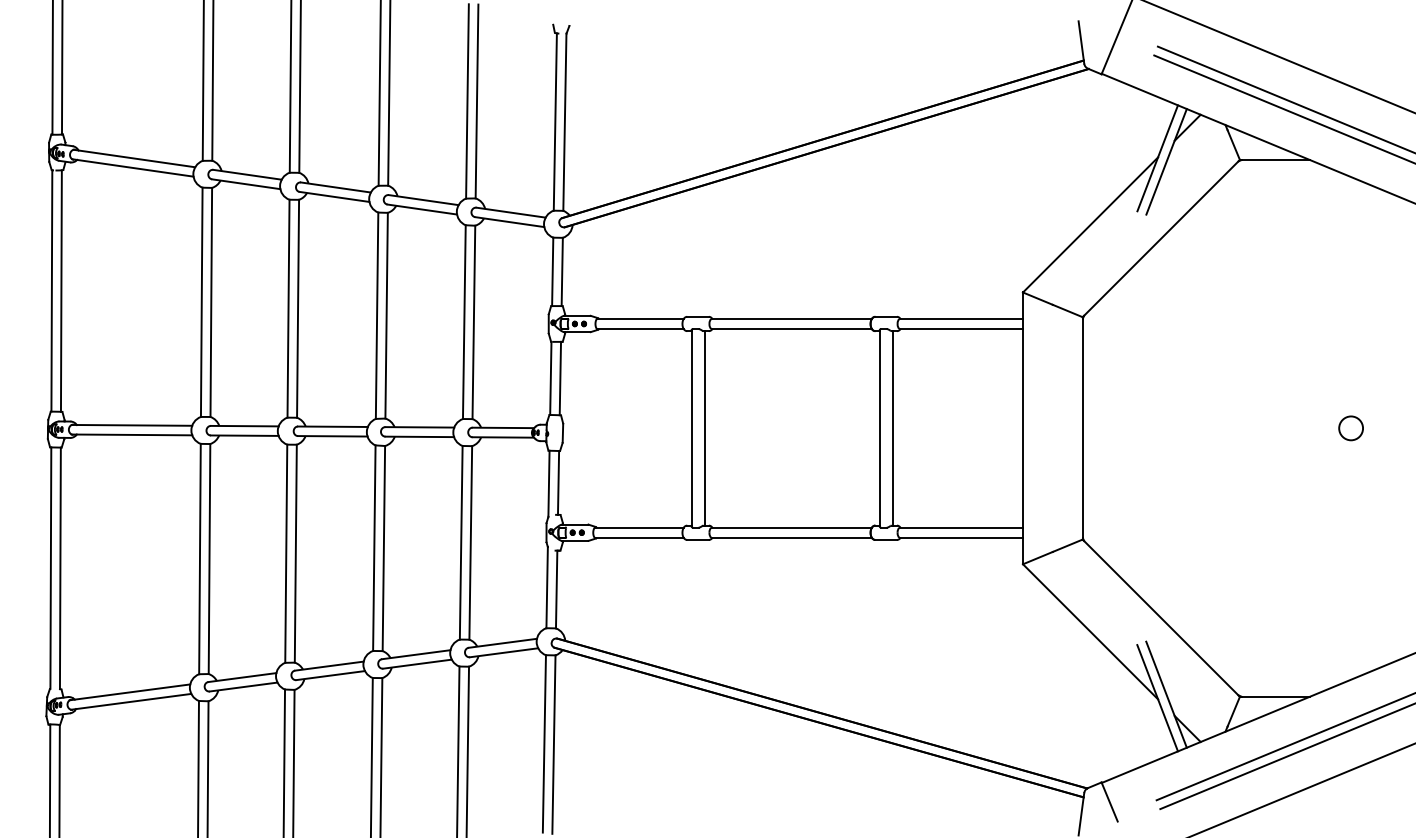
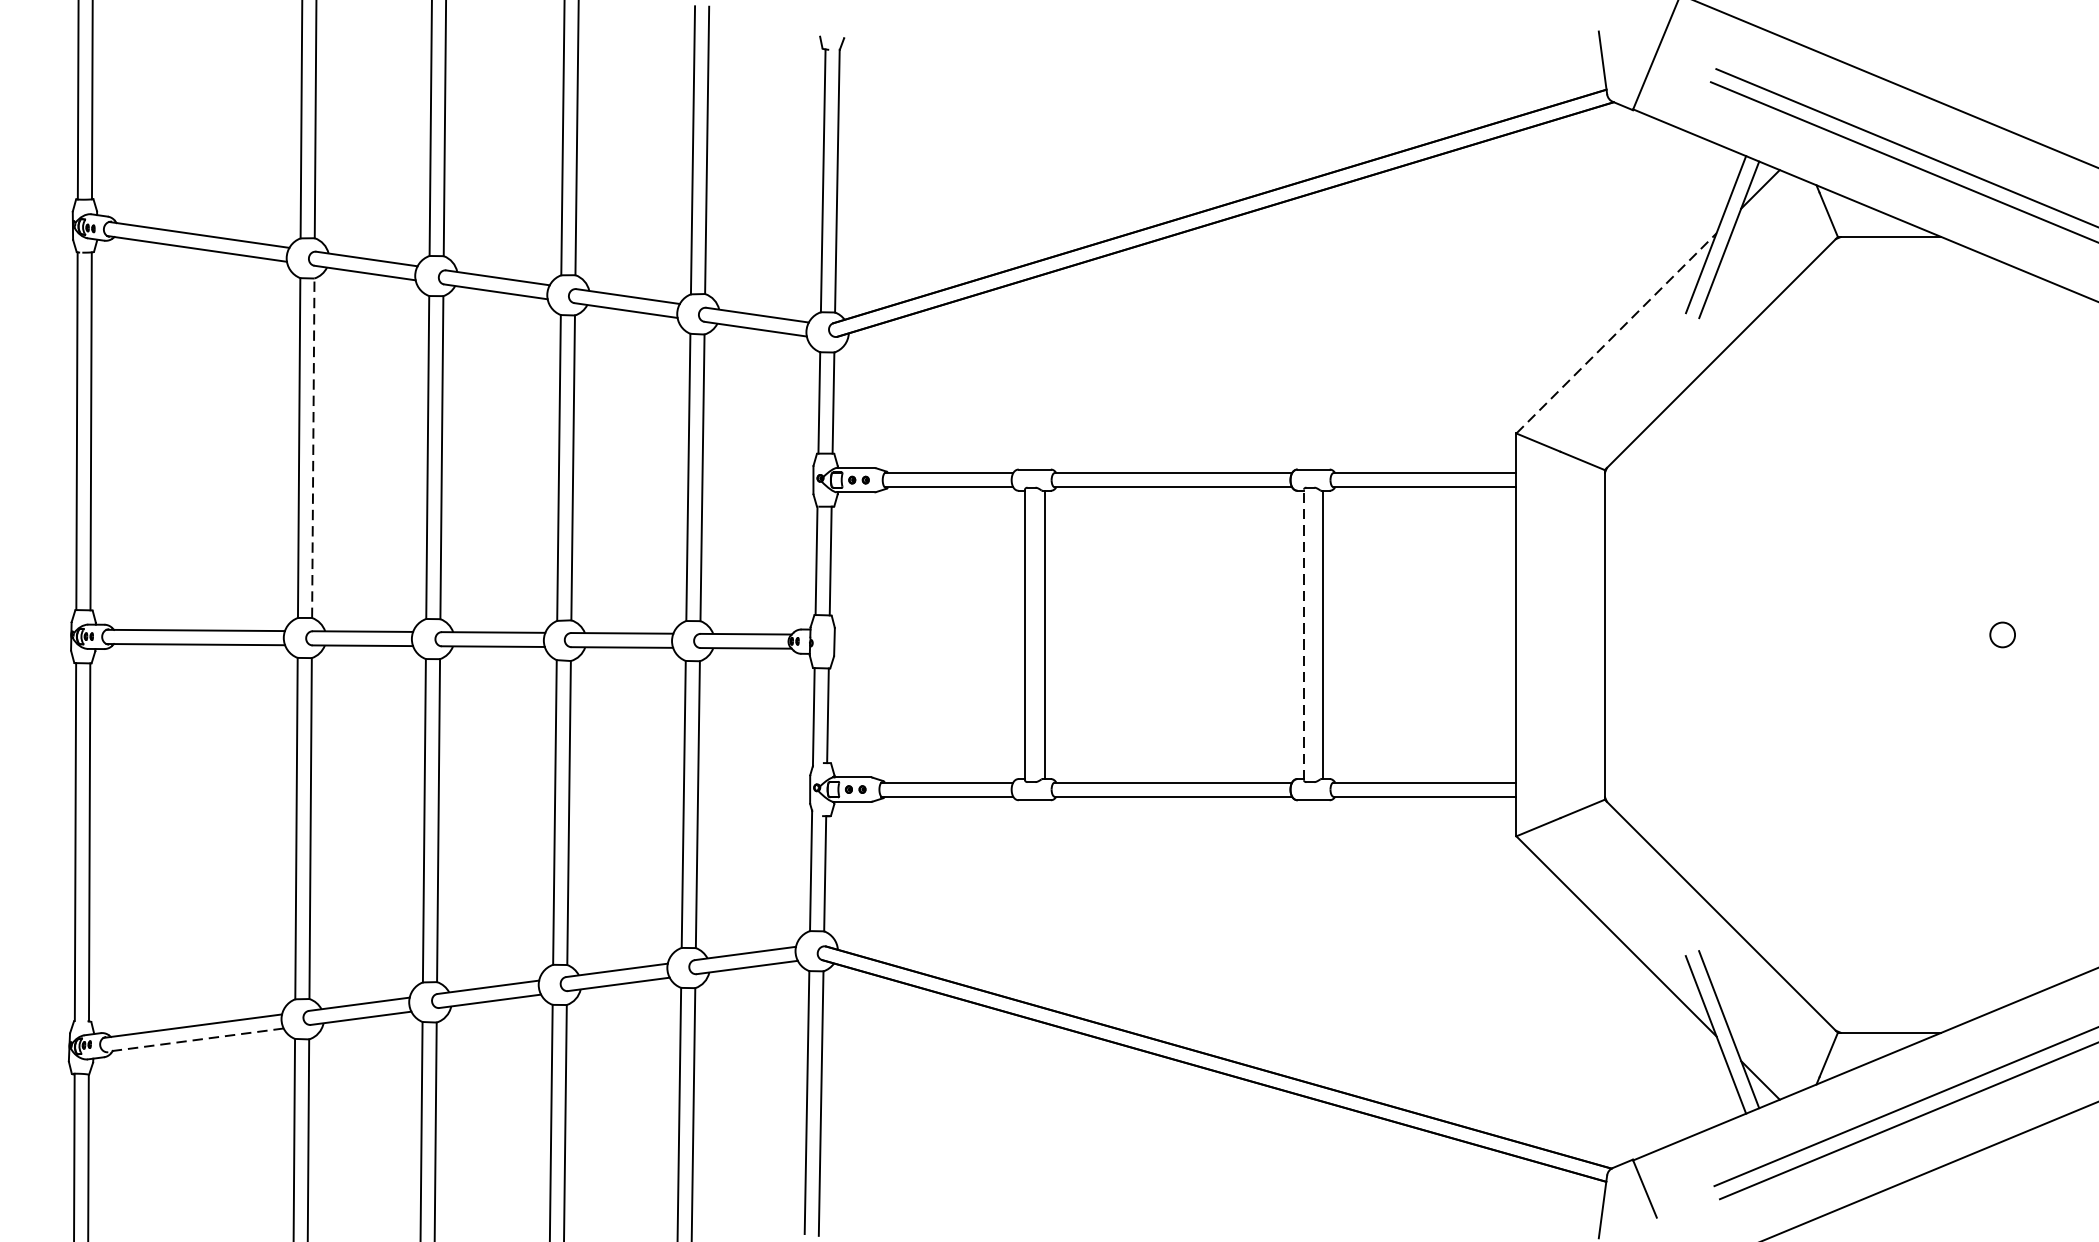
line: (1090, 224) -> (1616, 332), solid -> dashed
line: (211, 302) -> (313, 448), solid -> dashed
line: (879, 427) -> (1303, 633), solid -> dashed
circle: (1350, 428) -> (2001, 635), size x0.7
line: (131, 701) -> (195, 1039), solid -> dashed

